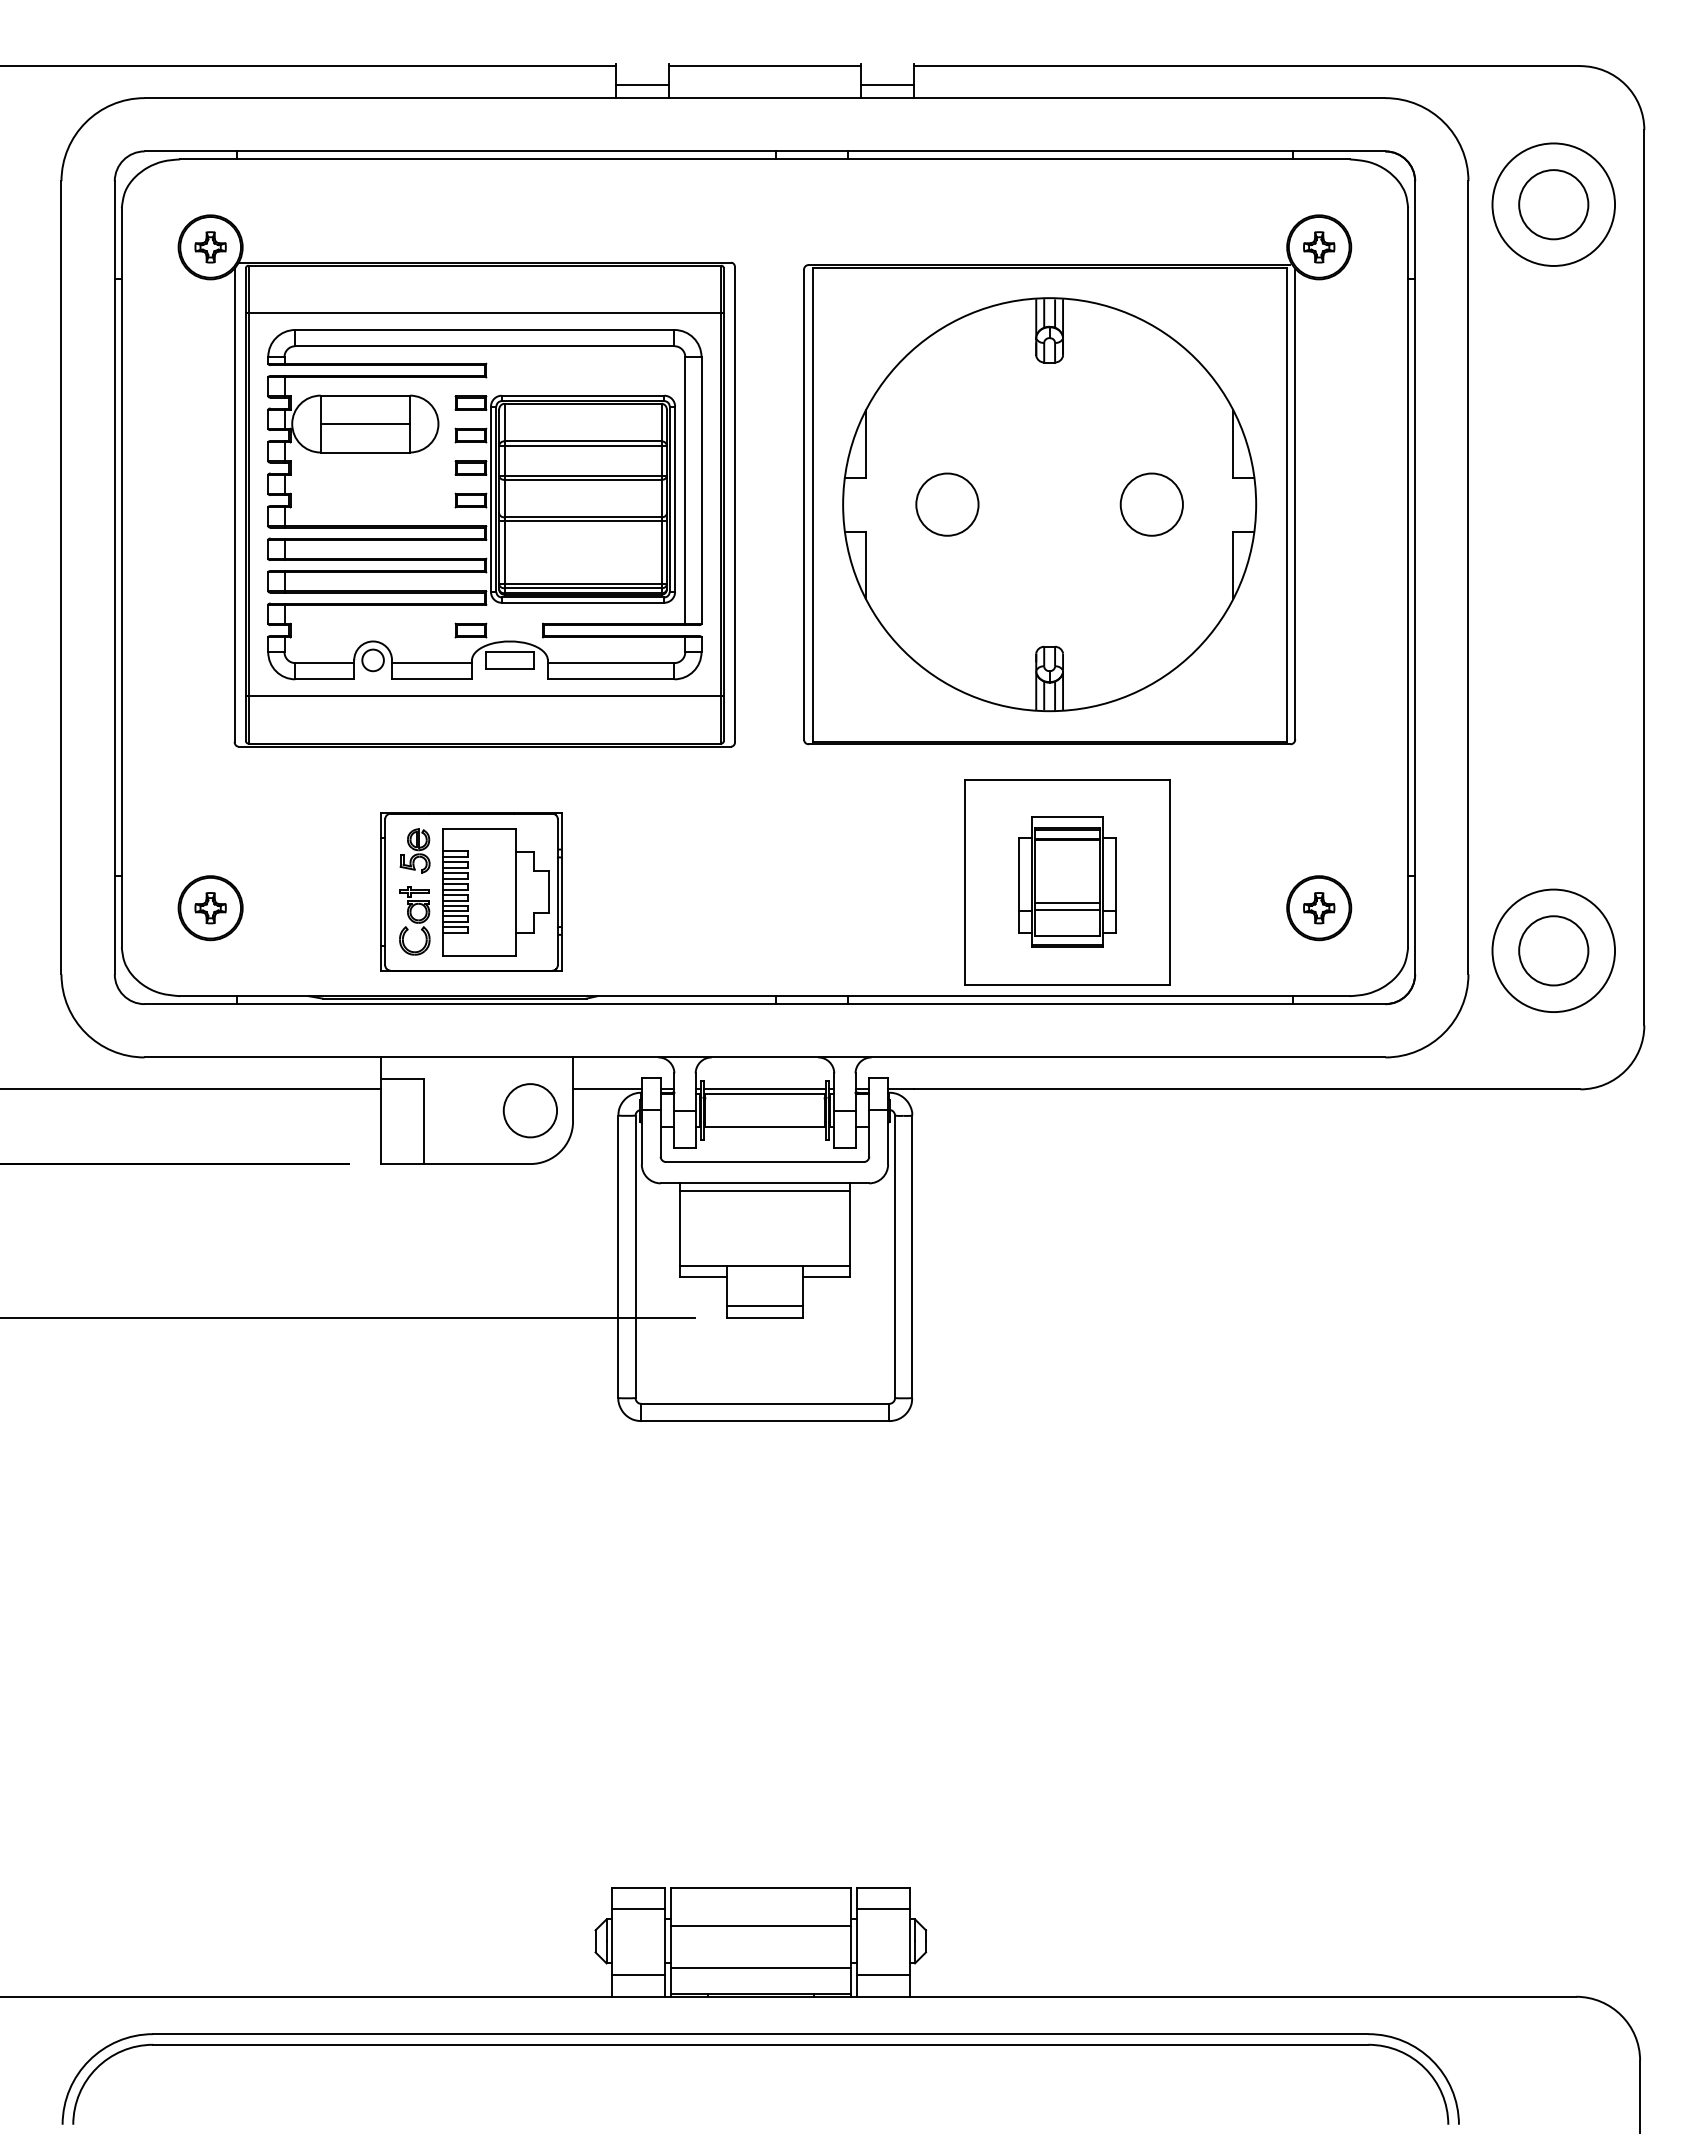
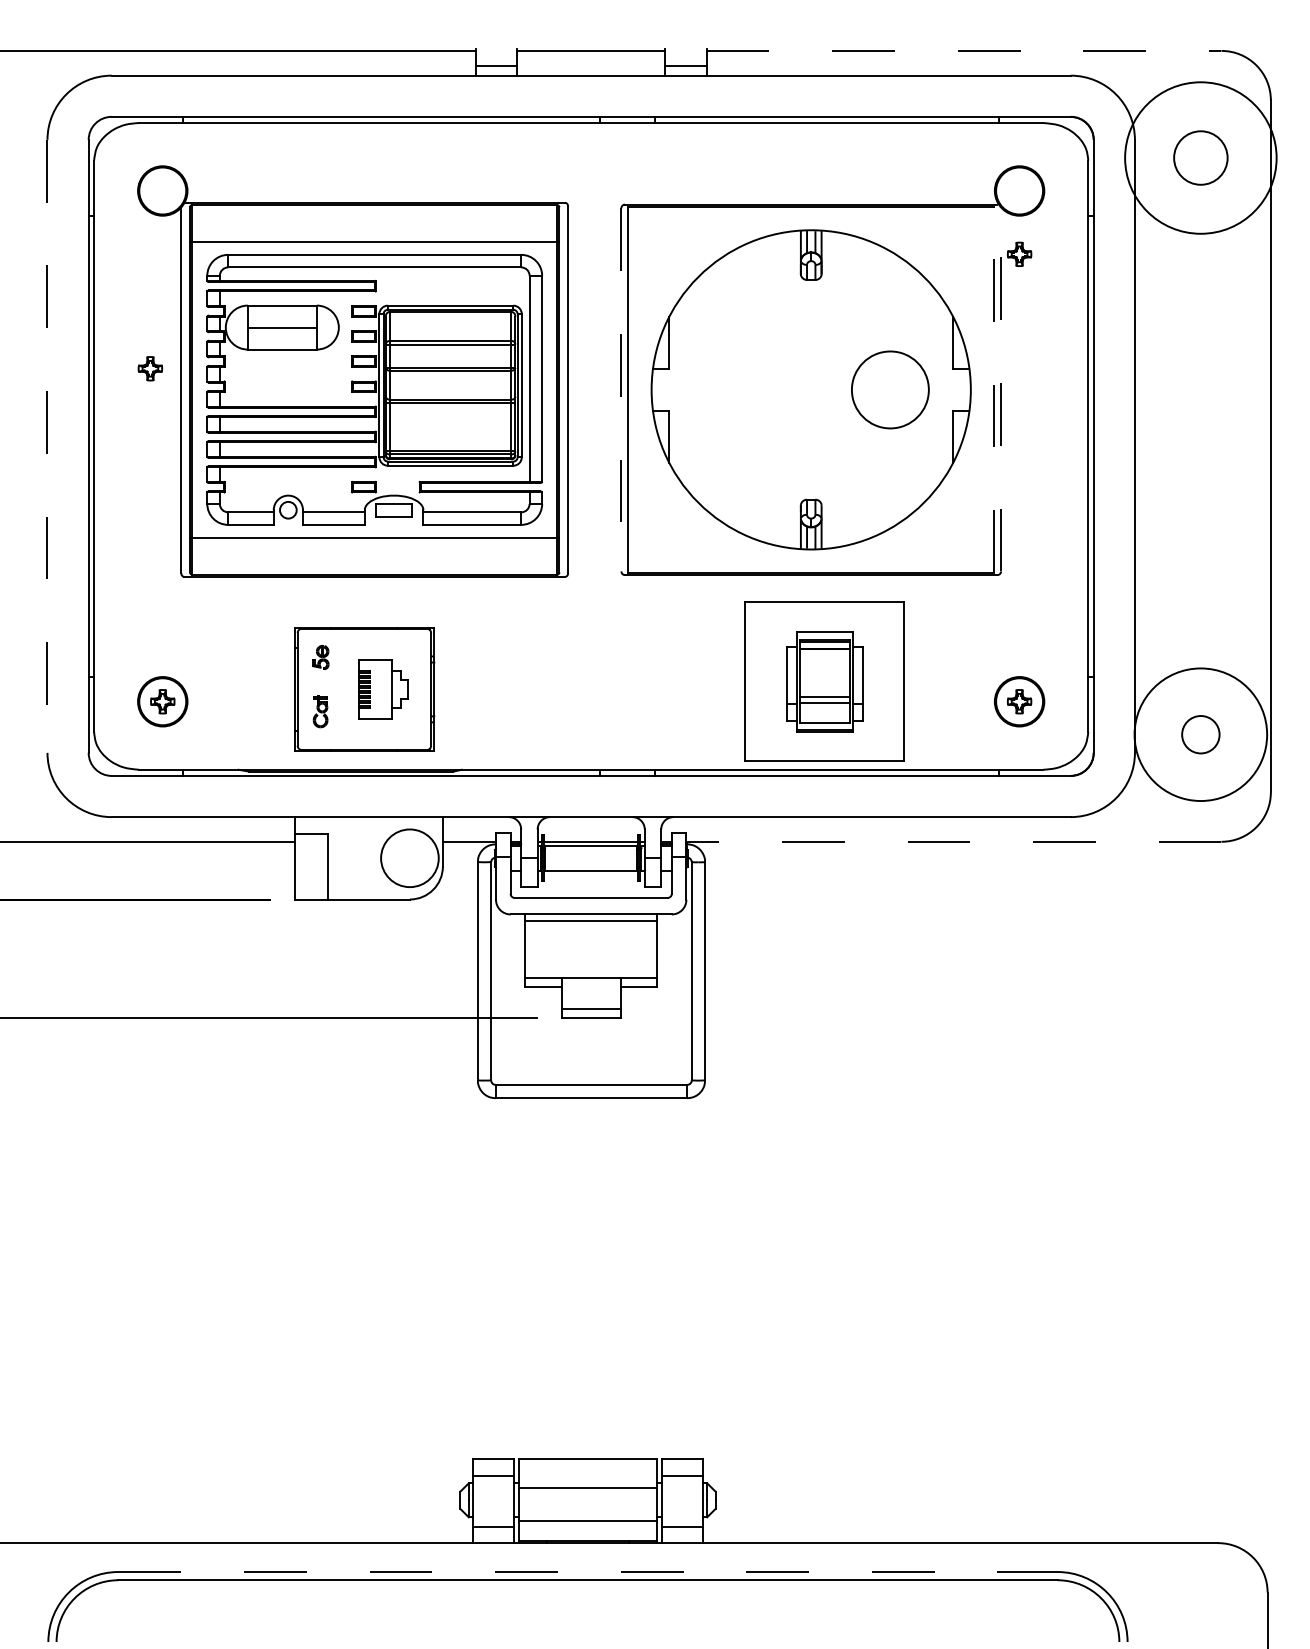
line: (1247, 66) -> (964, 51), solid -> dashed
circle: (1553, 204) -> (1200, 157), size x1.6
part: (210, 247) -> (150, 368), moved
part: (1319, 247) -> (1019, 254), moved
line: (804, 504) -> (621, 389), solid -> dashed
circle: (947, 504) -> (732, 389), removed
circle: (1151, 504) -> (889, 389), size x1.6
line: (1286, 504) -> (994, 389), solid -> dashed
line: (1295, 504) -> (1001, 389), solid -> dashed
line: (61, 577) -> (47, 446), solid -> dashed
part: (414, 850) -> (320, 657), size x0.7
part: (495, 892) -> (382, 689), size x0.6
part: (414, 920) -> (320, 711), size x0.6
circle: (1553, 950) -> (1200, 734), size x0.7
circle: (1553, 950) -> (1200, 734), size x1.4
line: (1246, 1089) -> (963, 841), solid -> dashed
circle: (530, 1110) -> (409, 858), size x1.4
line: (760, 2034) -> (587, 1572), solid -> dashed

